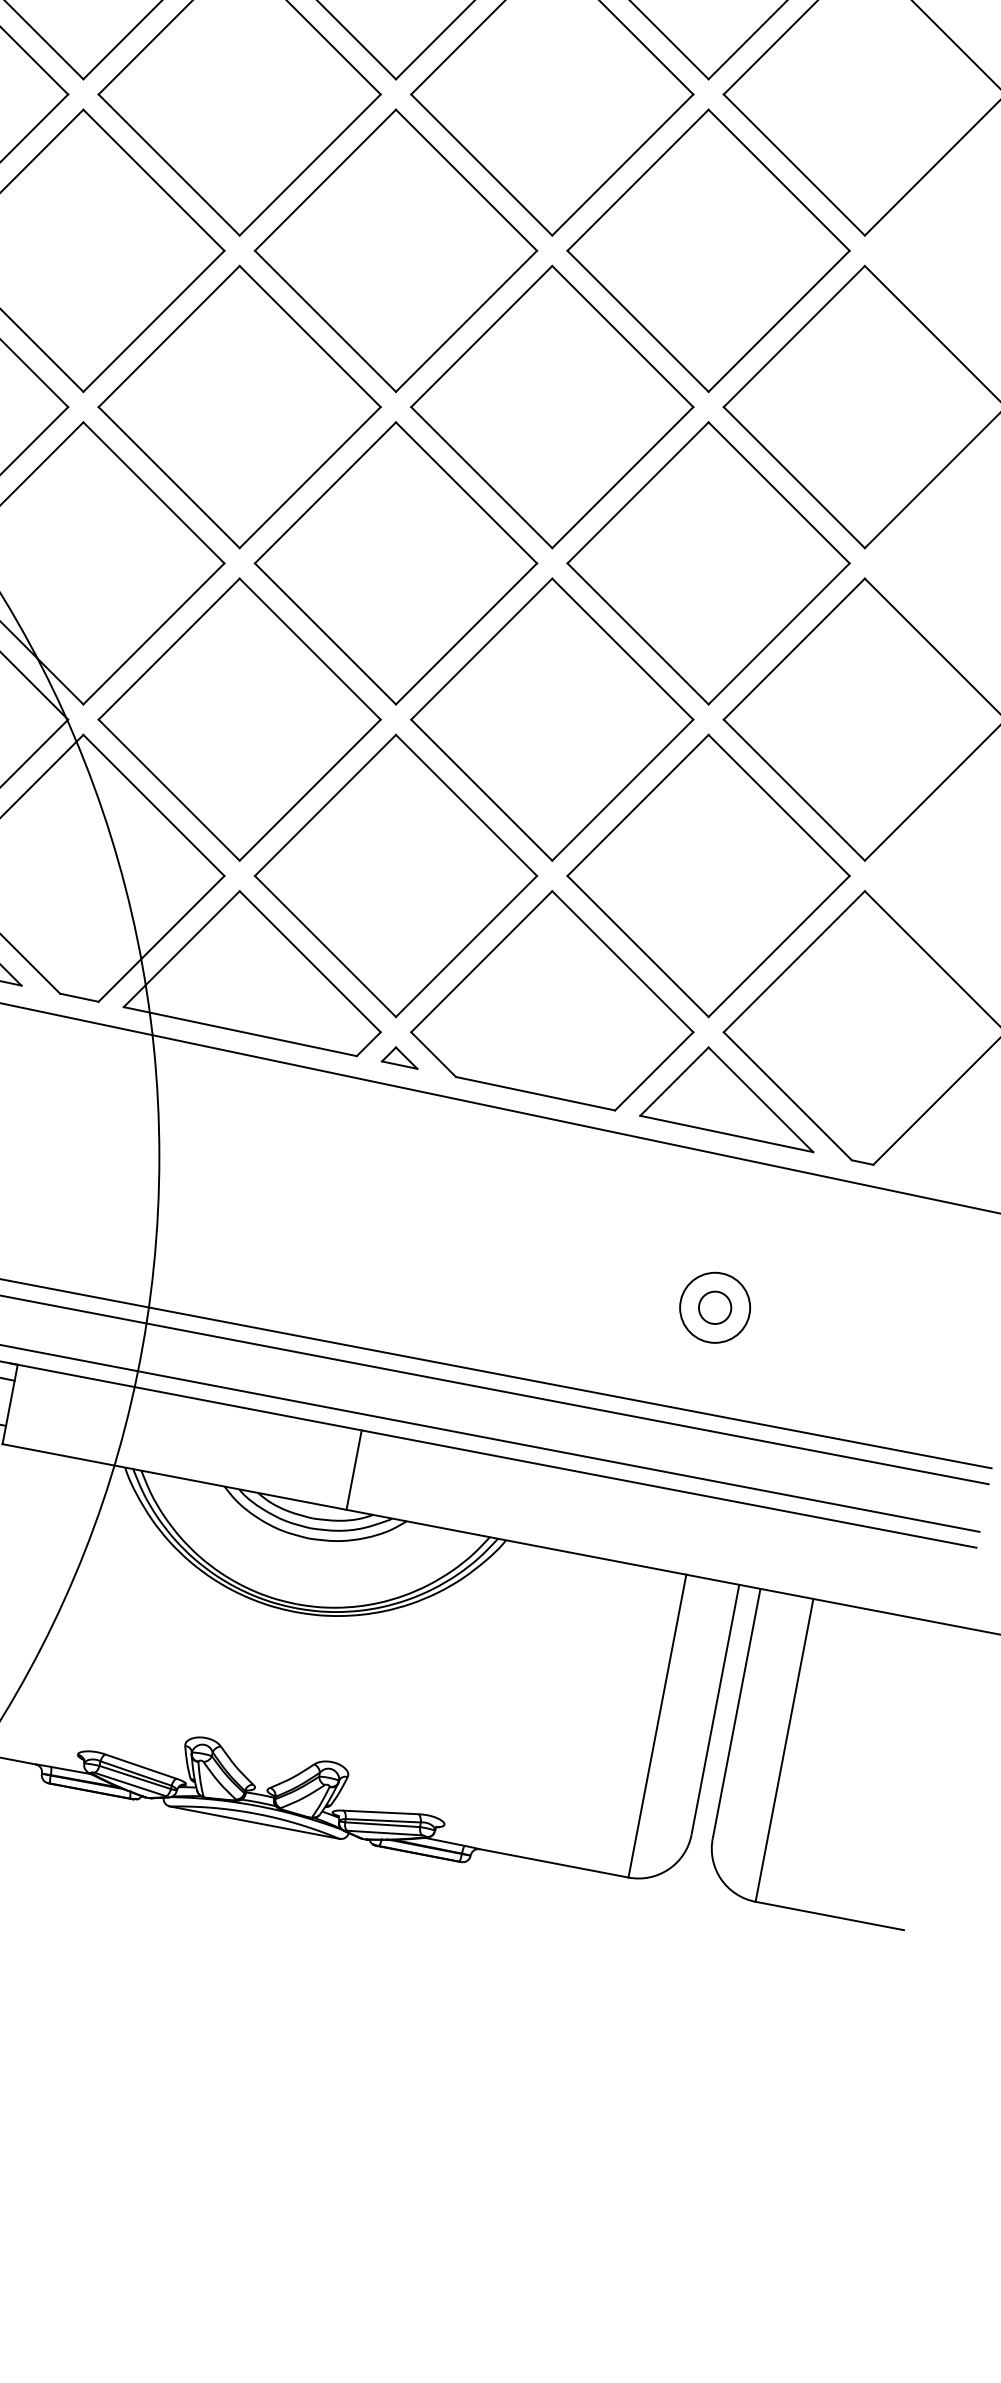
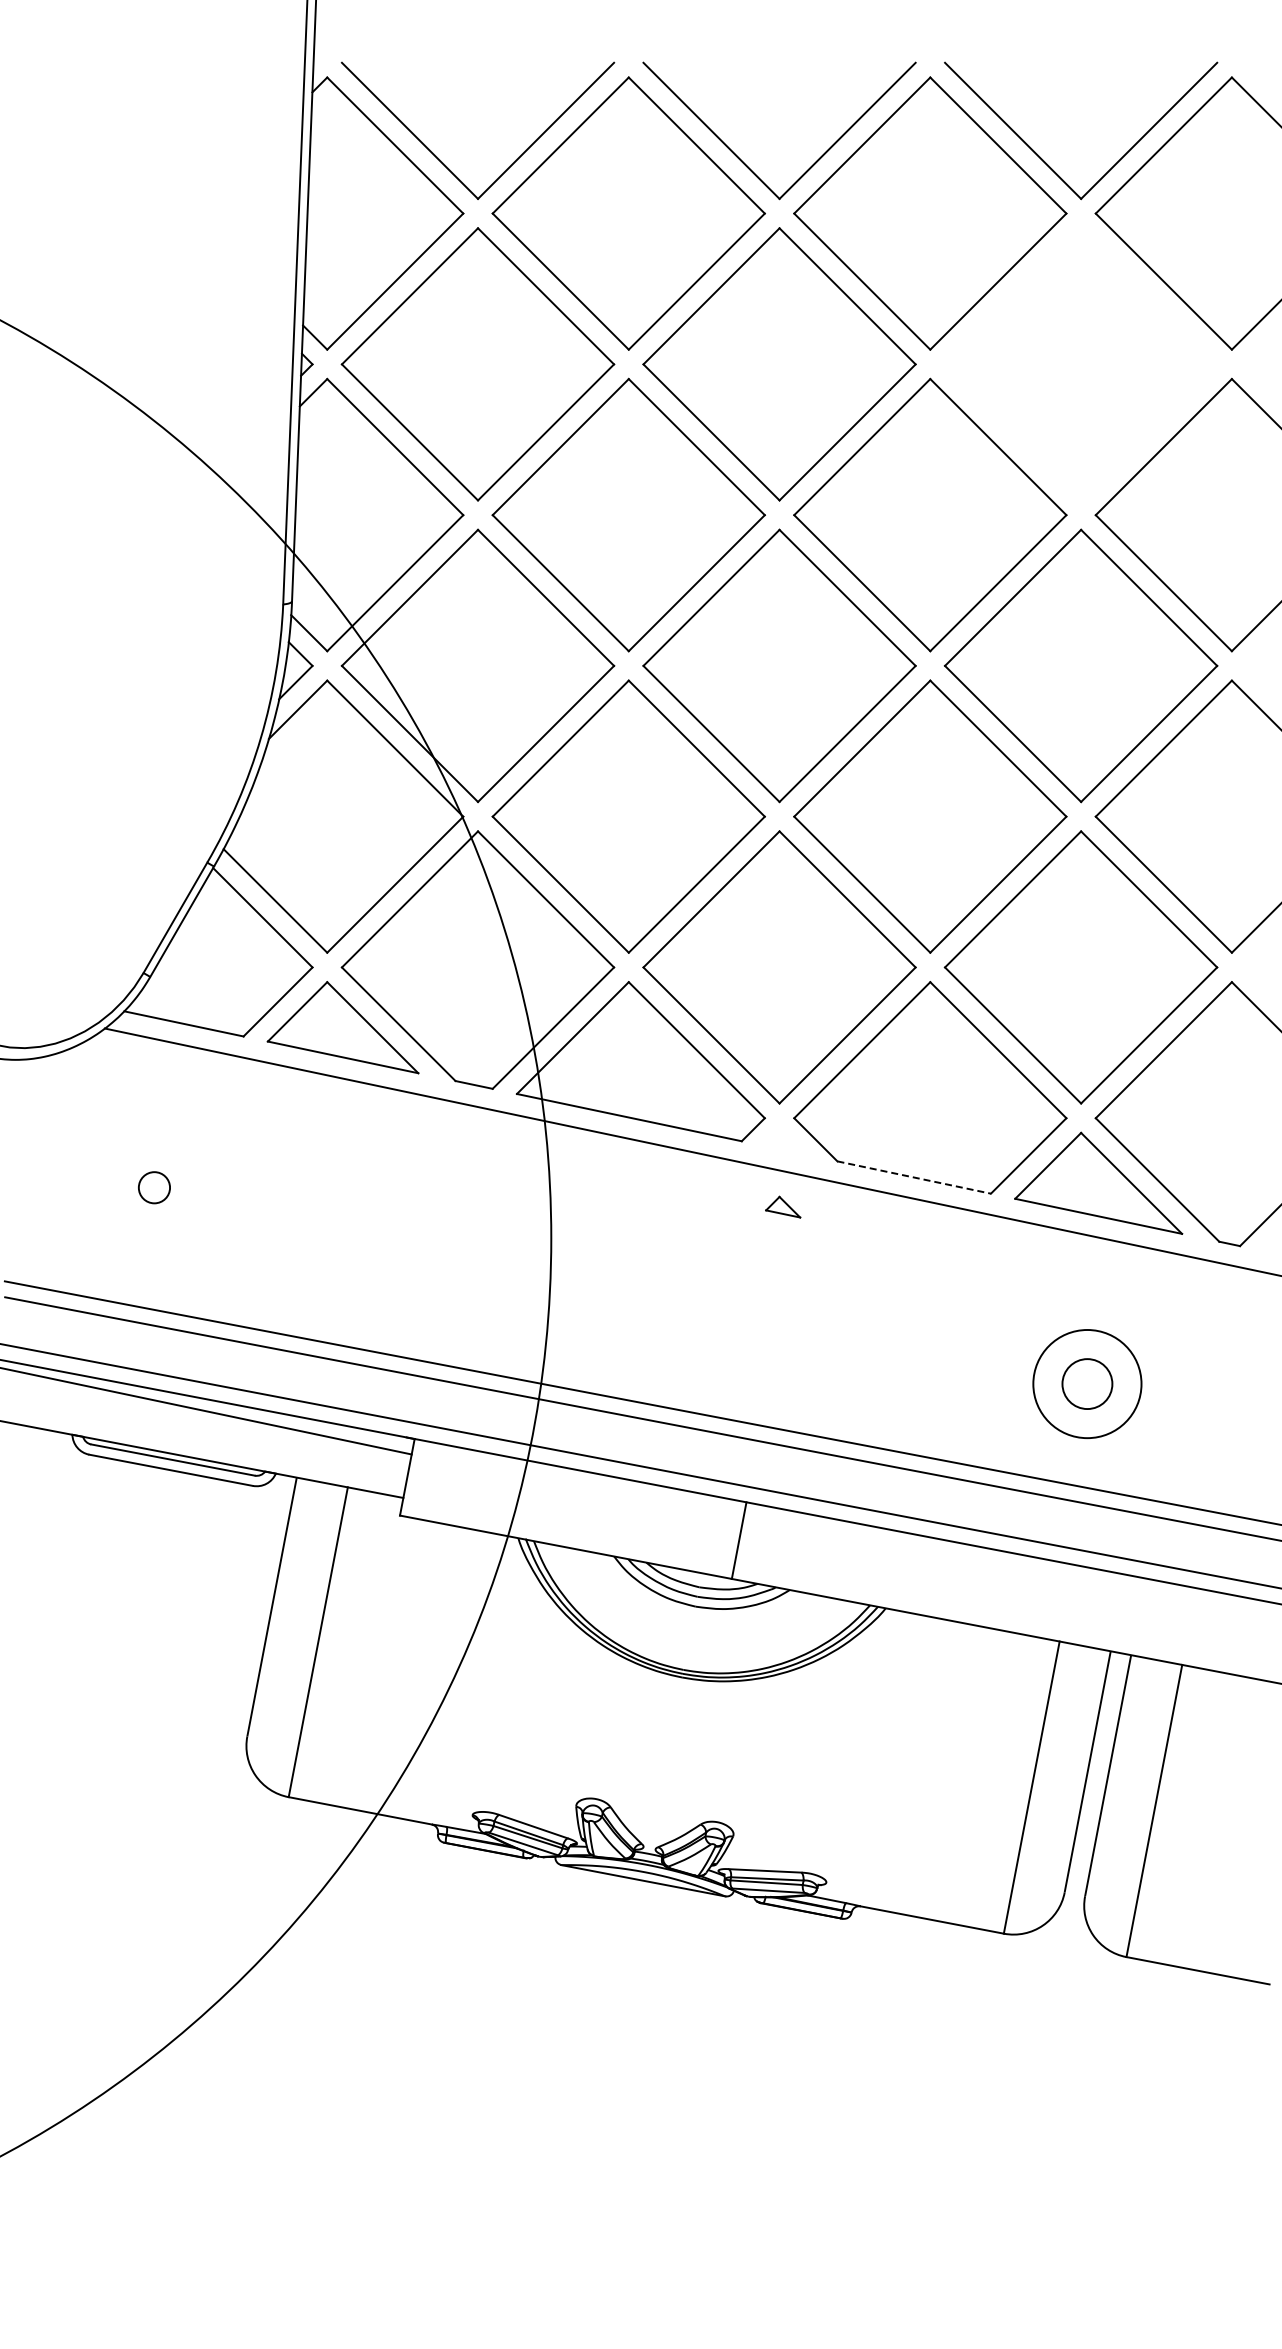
part: (707, 250) -> (1080, 364), removed
part: (400, 1057) -> (783, 1206), moved
line: (535, 1093) -> (914, 1177), solid -> dashed
circle: (715, 1307) -> (1087, 1383), size x1.6
circle: (715, 1307) -> (1087, 1383), size x1.6

